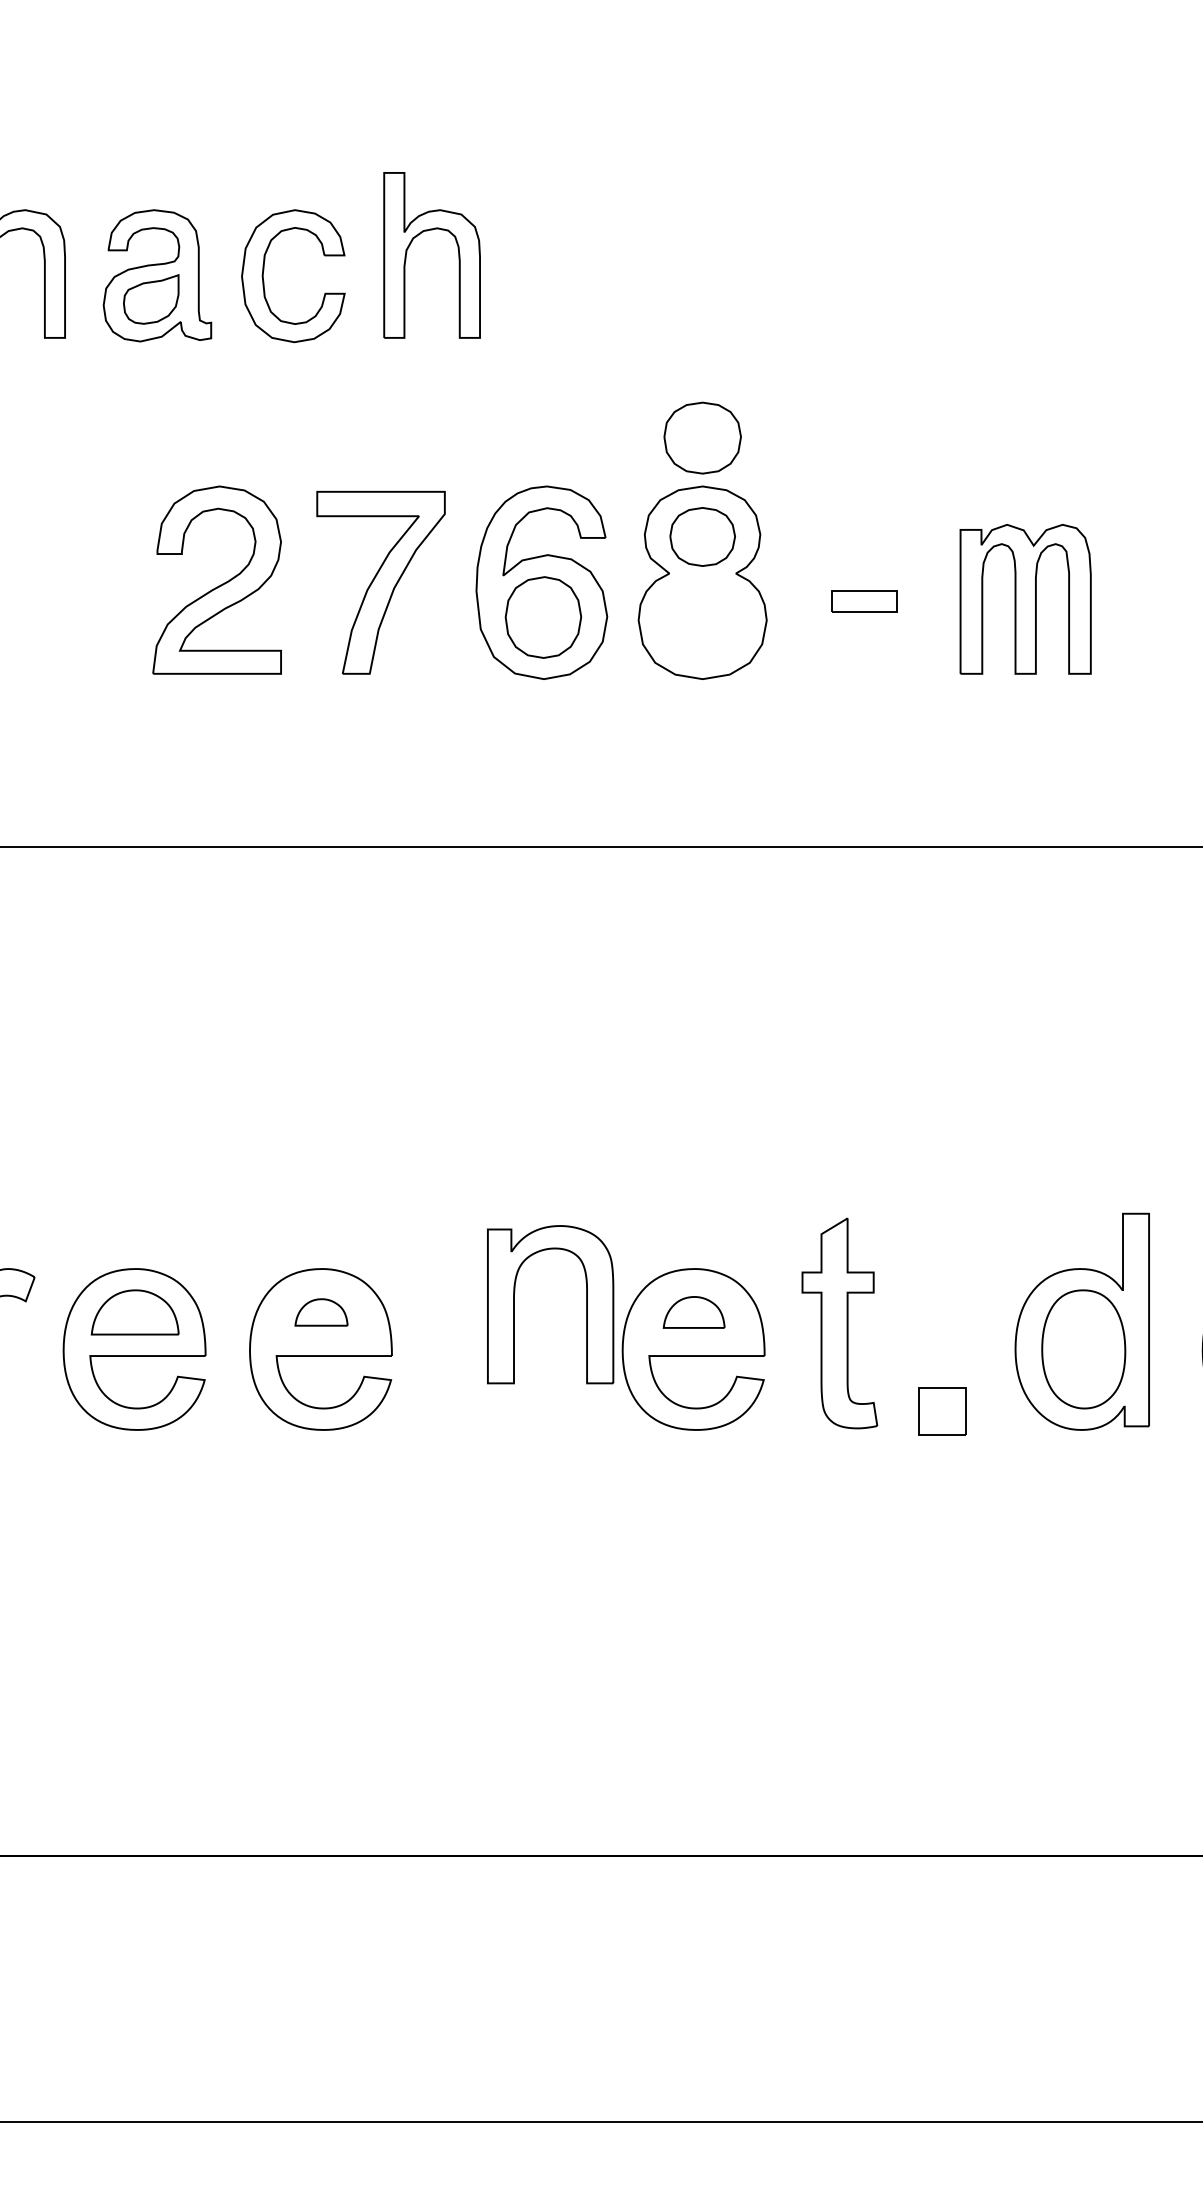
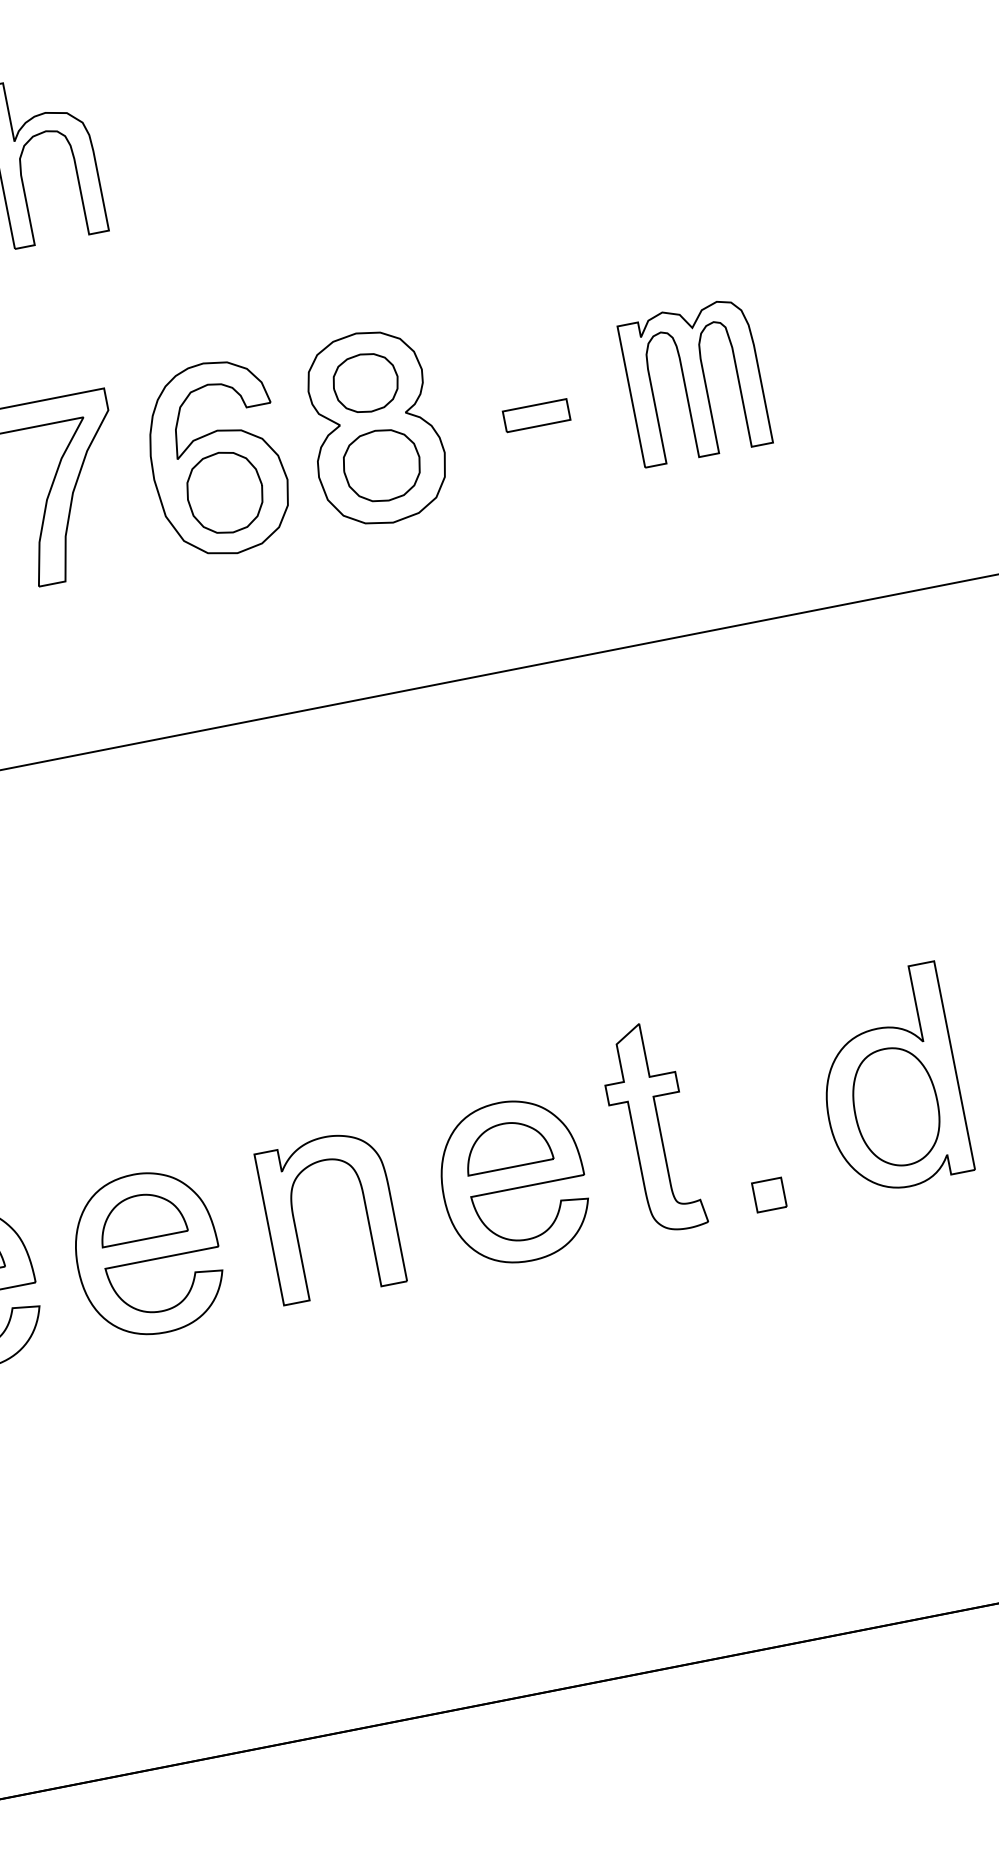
part: (702, 437) -> (381, 465), moved
part: (514, 1304) -> (295, 1222), moved
part: (321, 1312) -> (141, 1217), size x1.67
part: (693, 1312) -> (506, 1145), size x1.43
part: (942, 1411) -> (769, 1195), size x0.62

